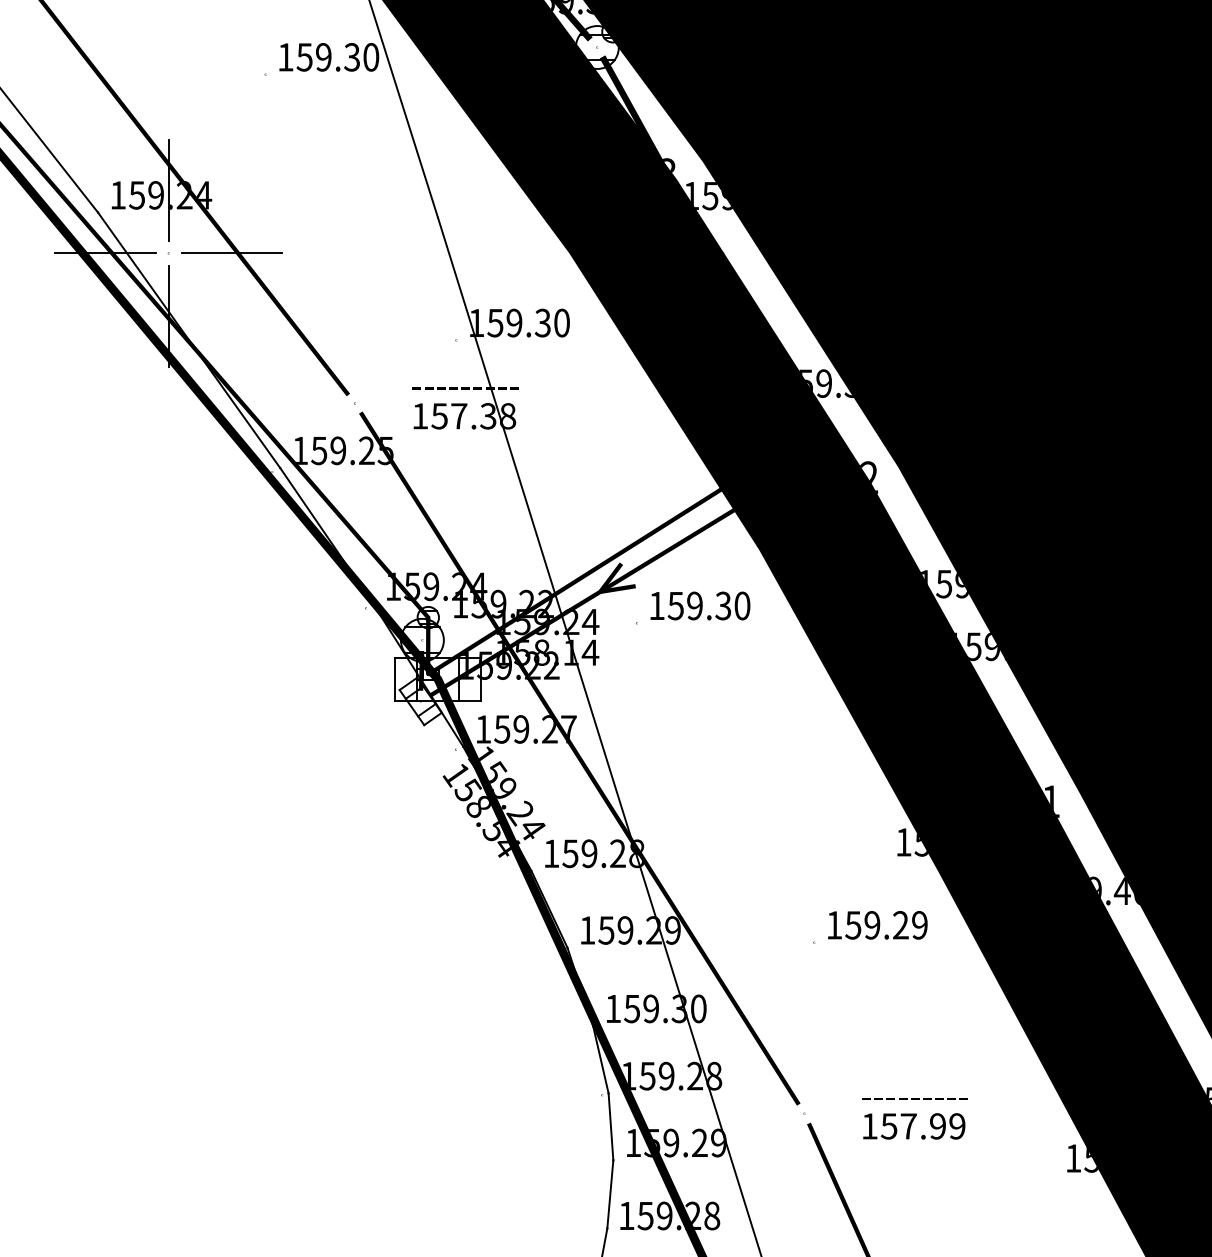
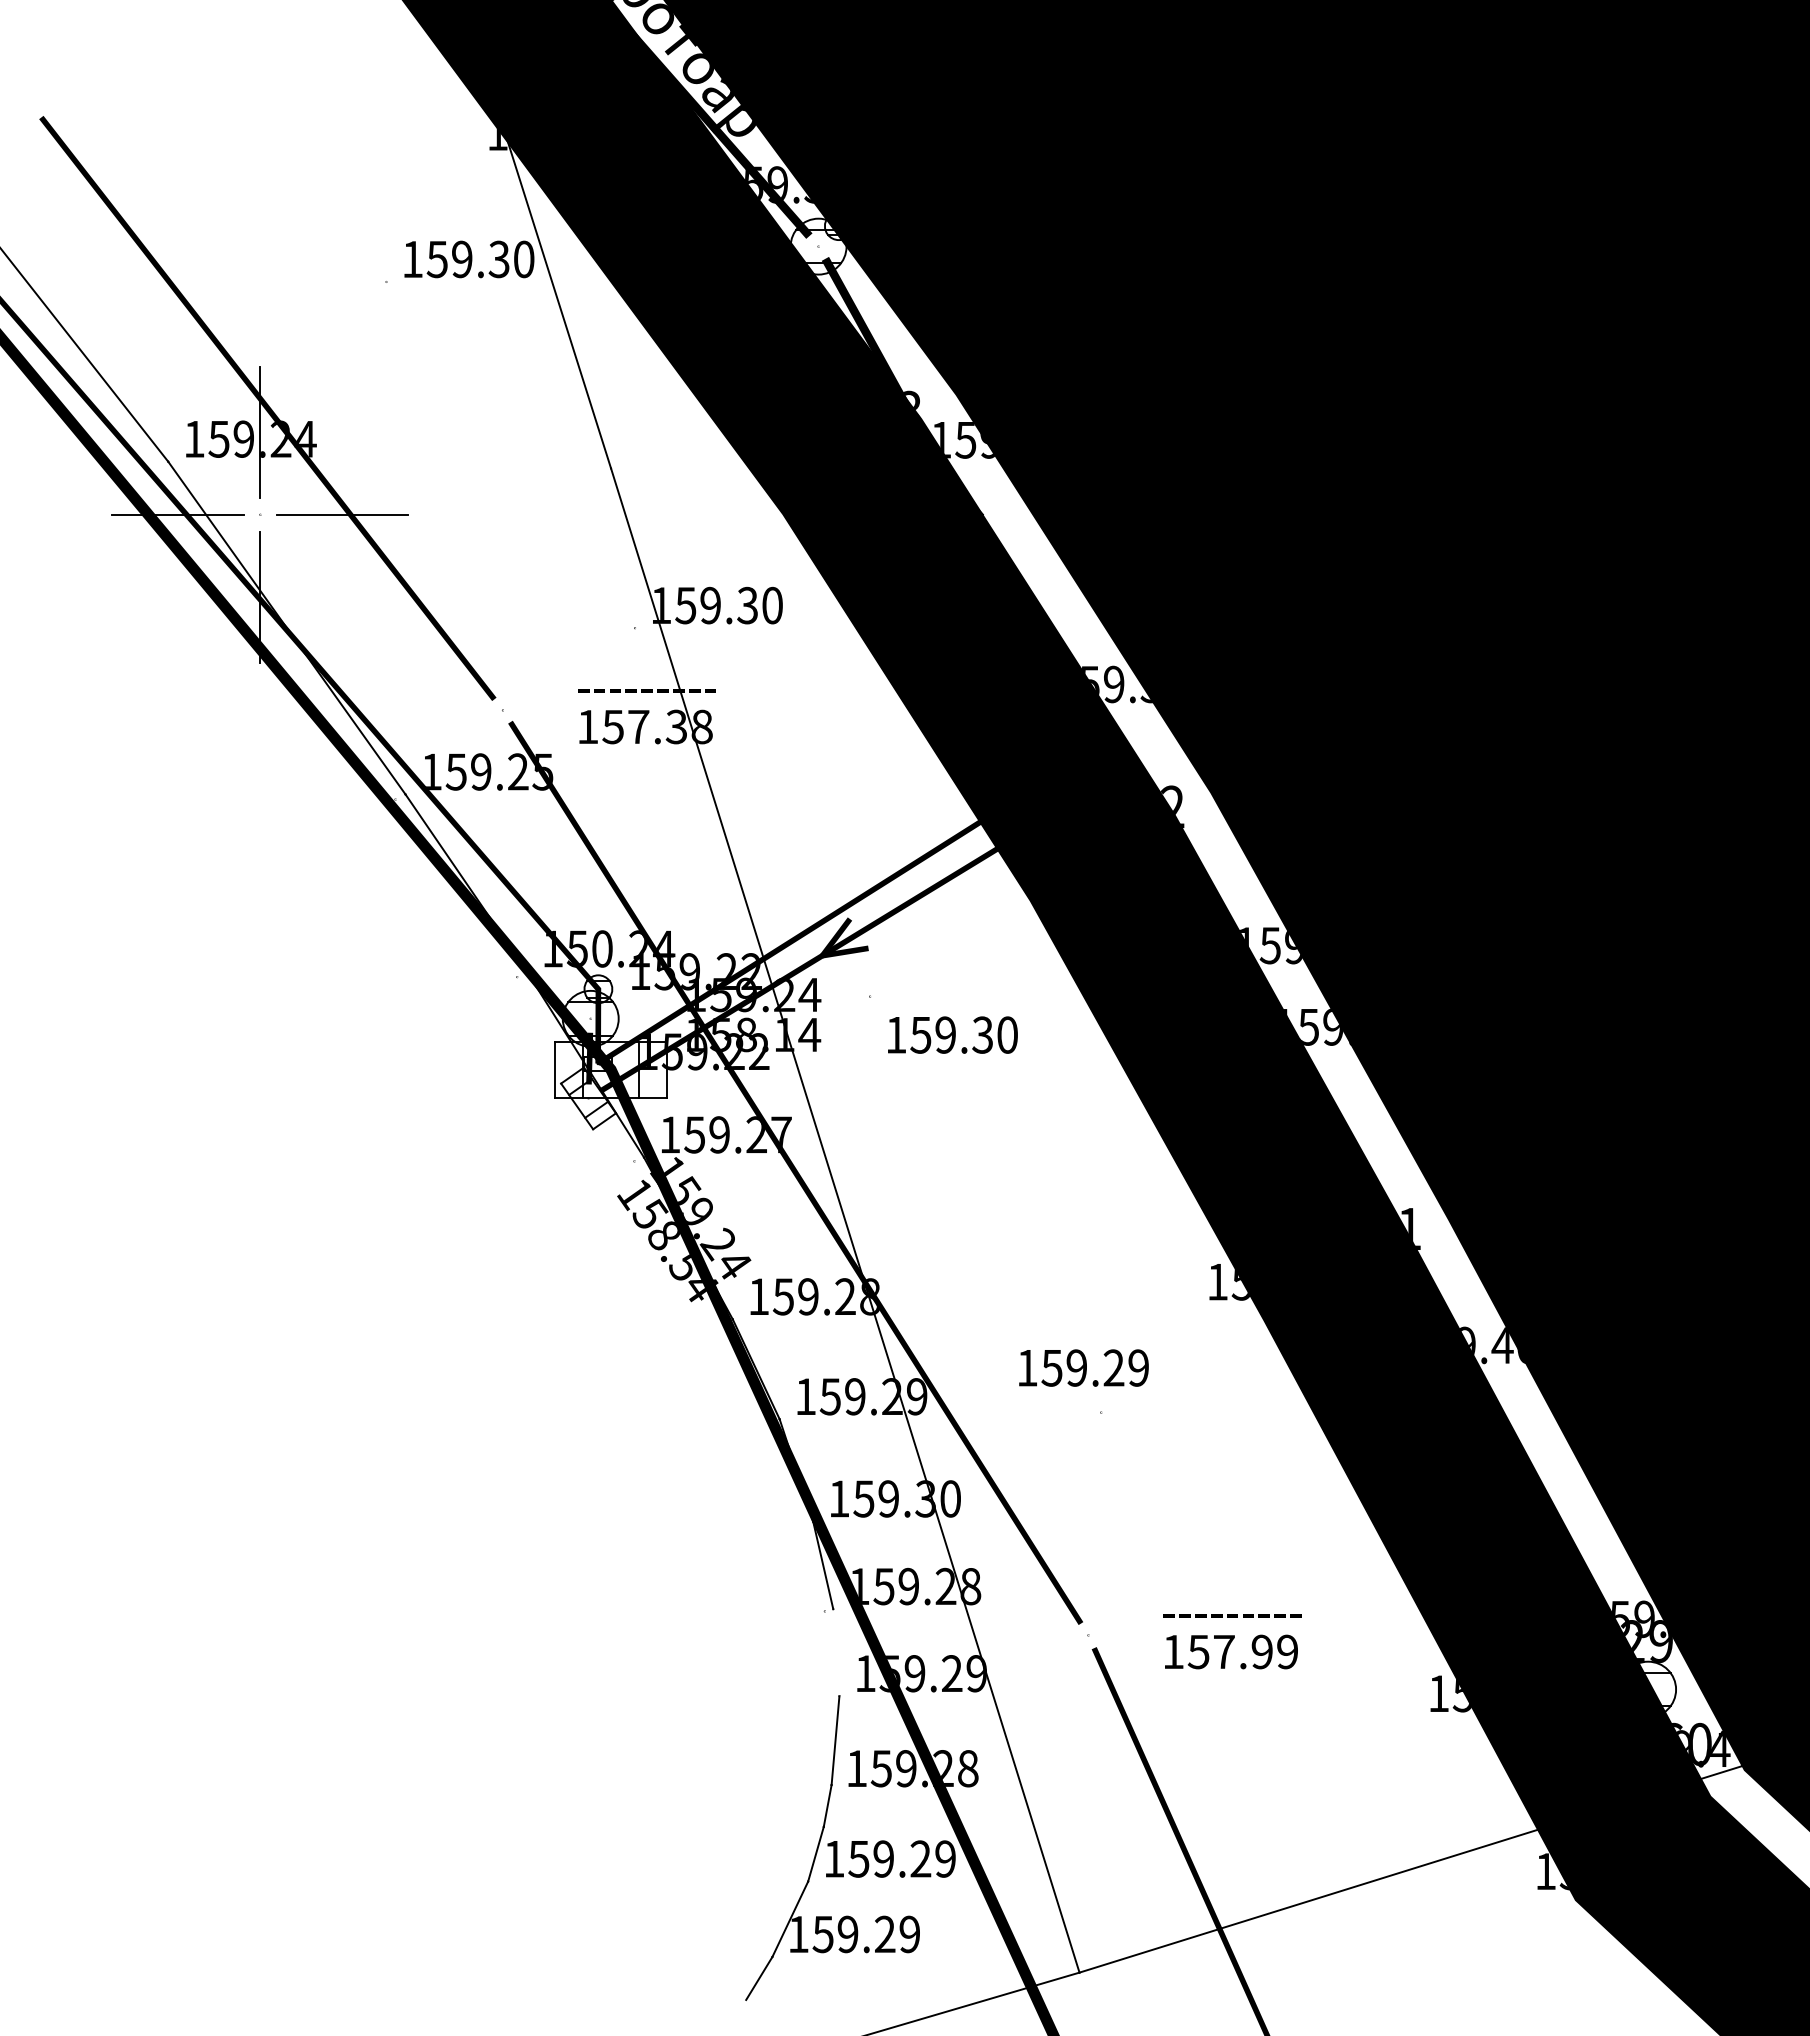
text: (431, 586) -> (602, 948), 159.24 -> 150.24
text: (700, 605) -> (952, 1034), moved
text: (877, 924) -> (1083, 1367), moved
line: (611, 1126) -> (836, 1652), removed

